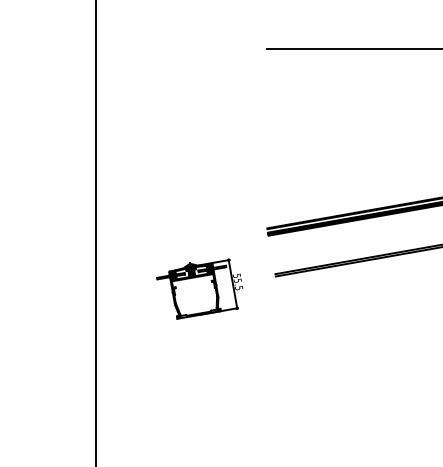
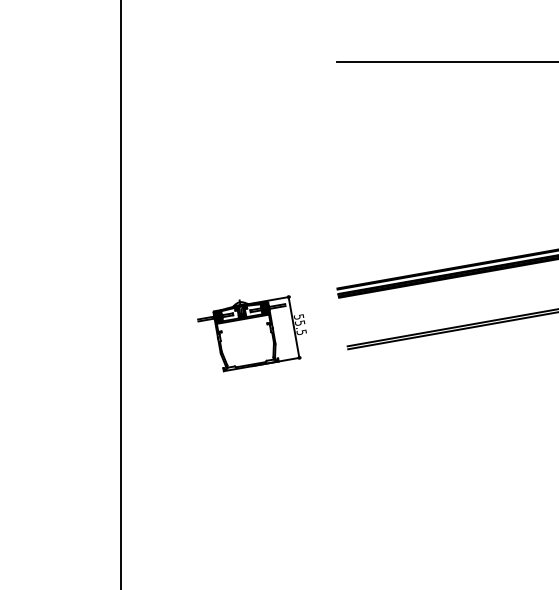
part: (199, 288) -> (251, 332), moved

